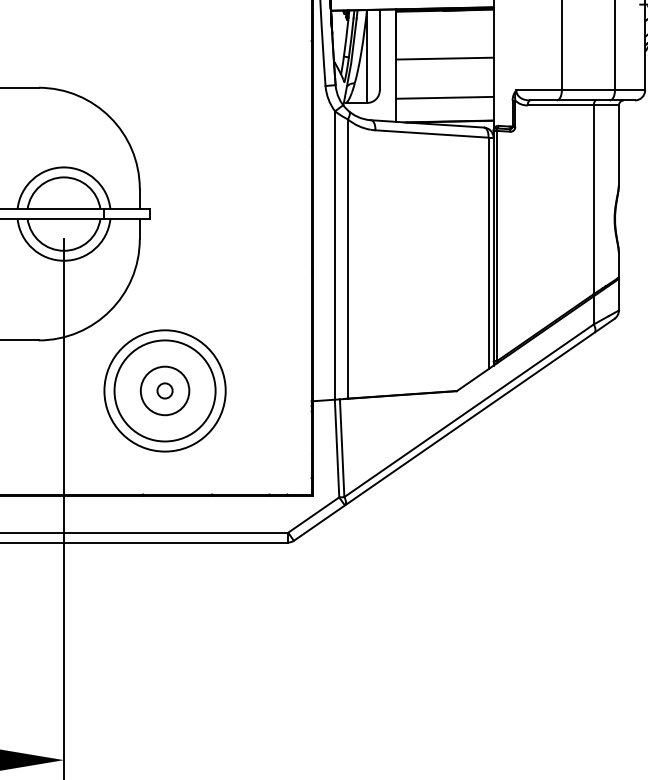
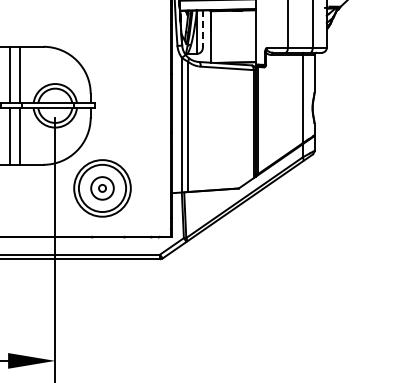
line: (379, 50) -> (202, 29), solid -> dashed
line: (443, 57) -> (232, 32), removed
line: (443, 97) -> (232, 51), removed

